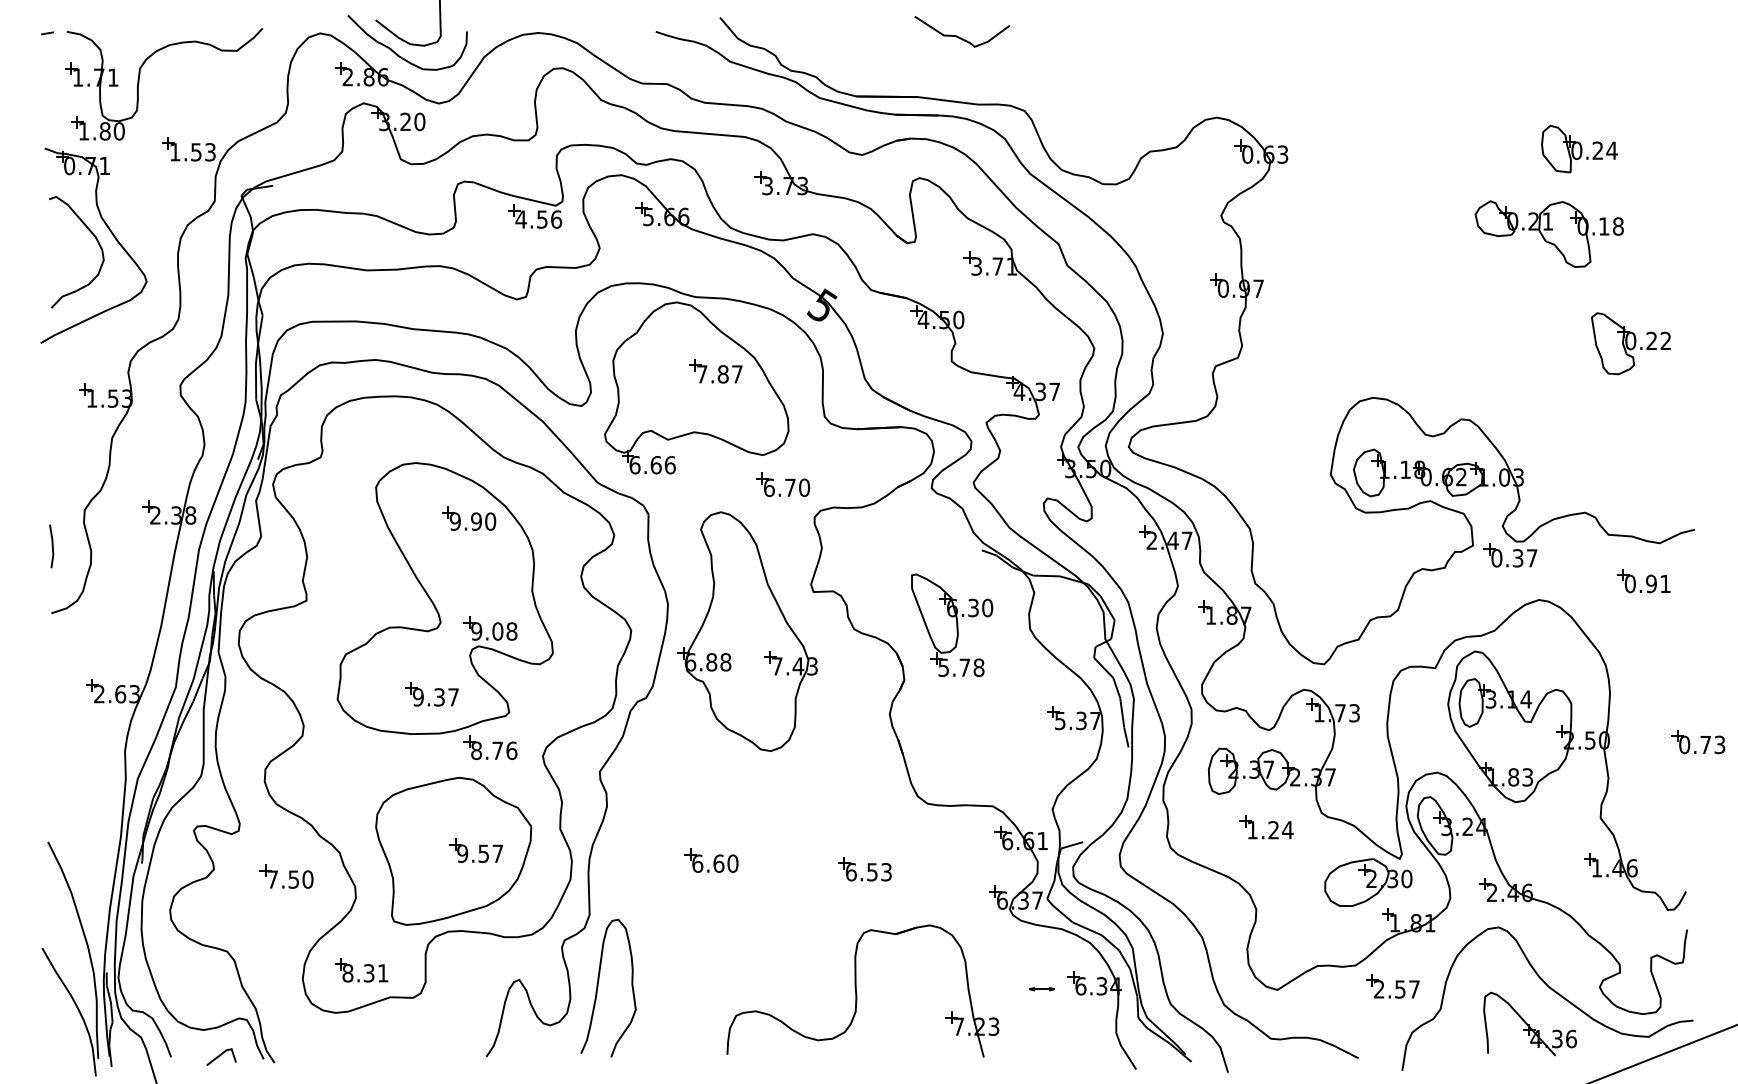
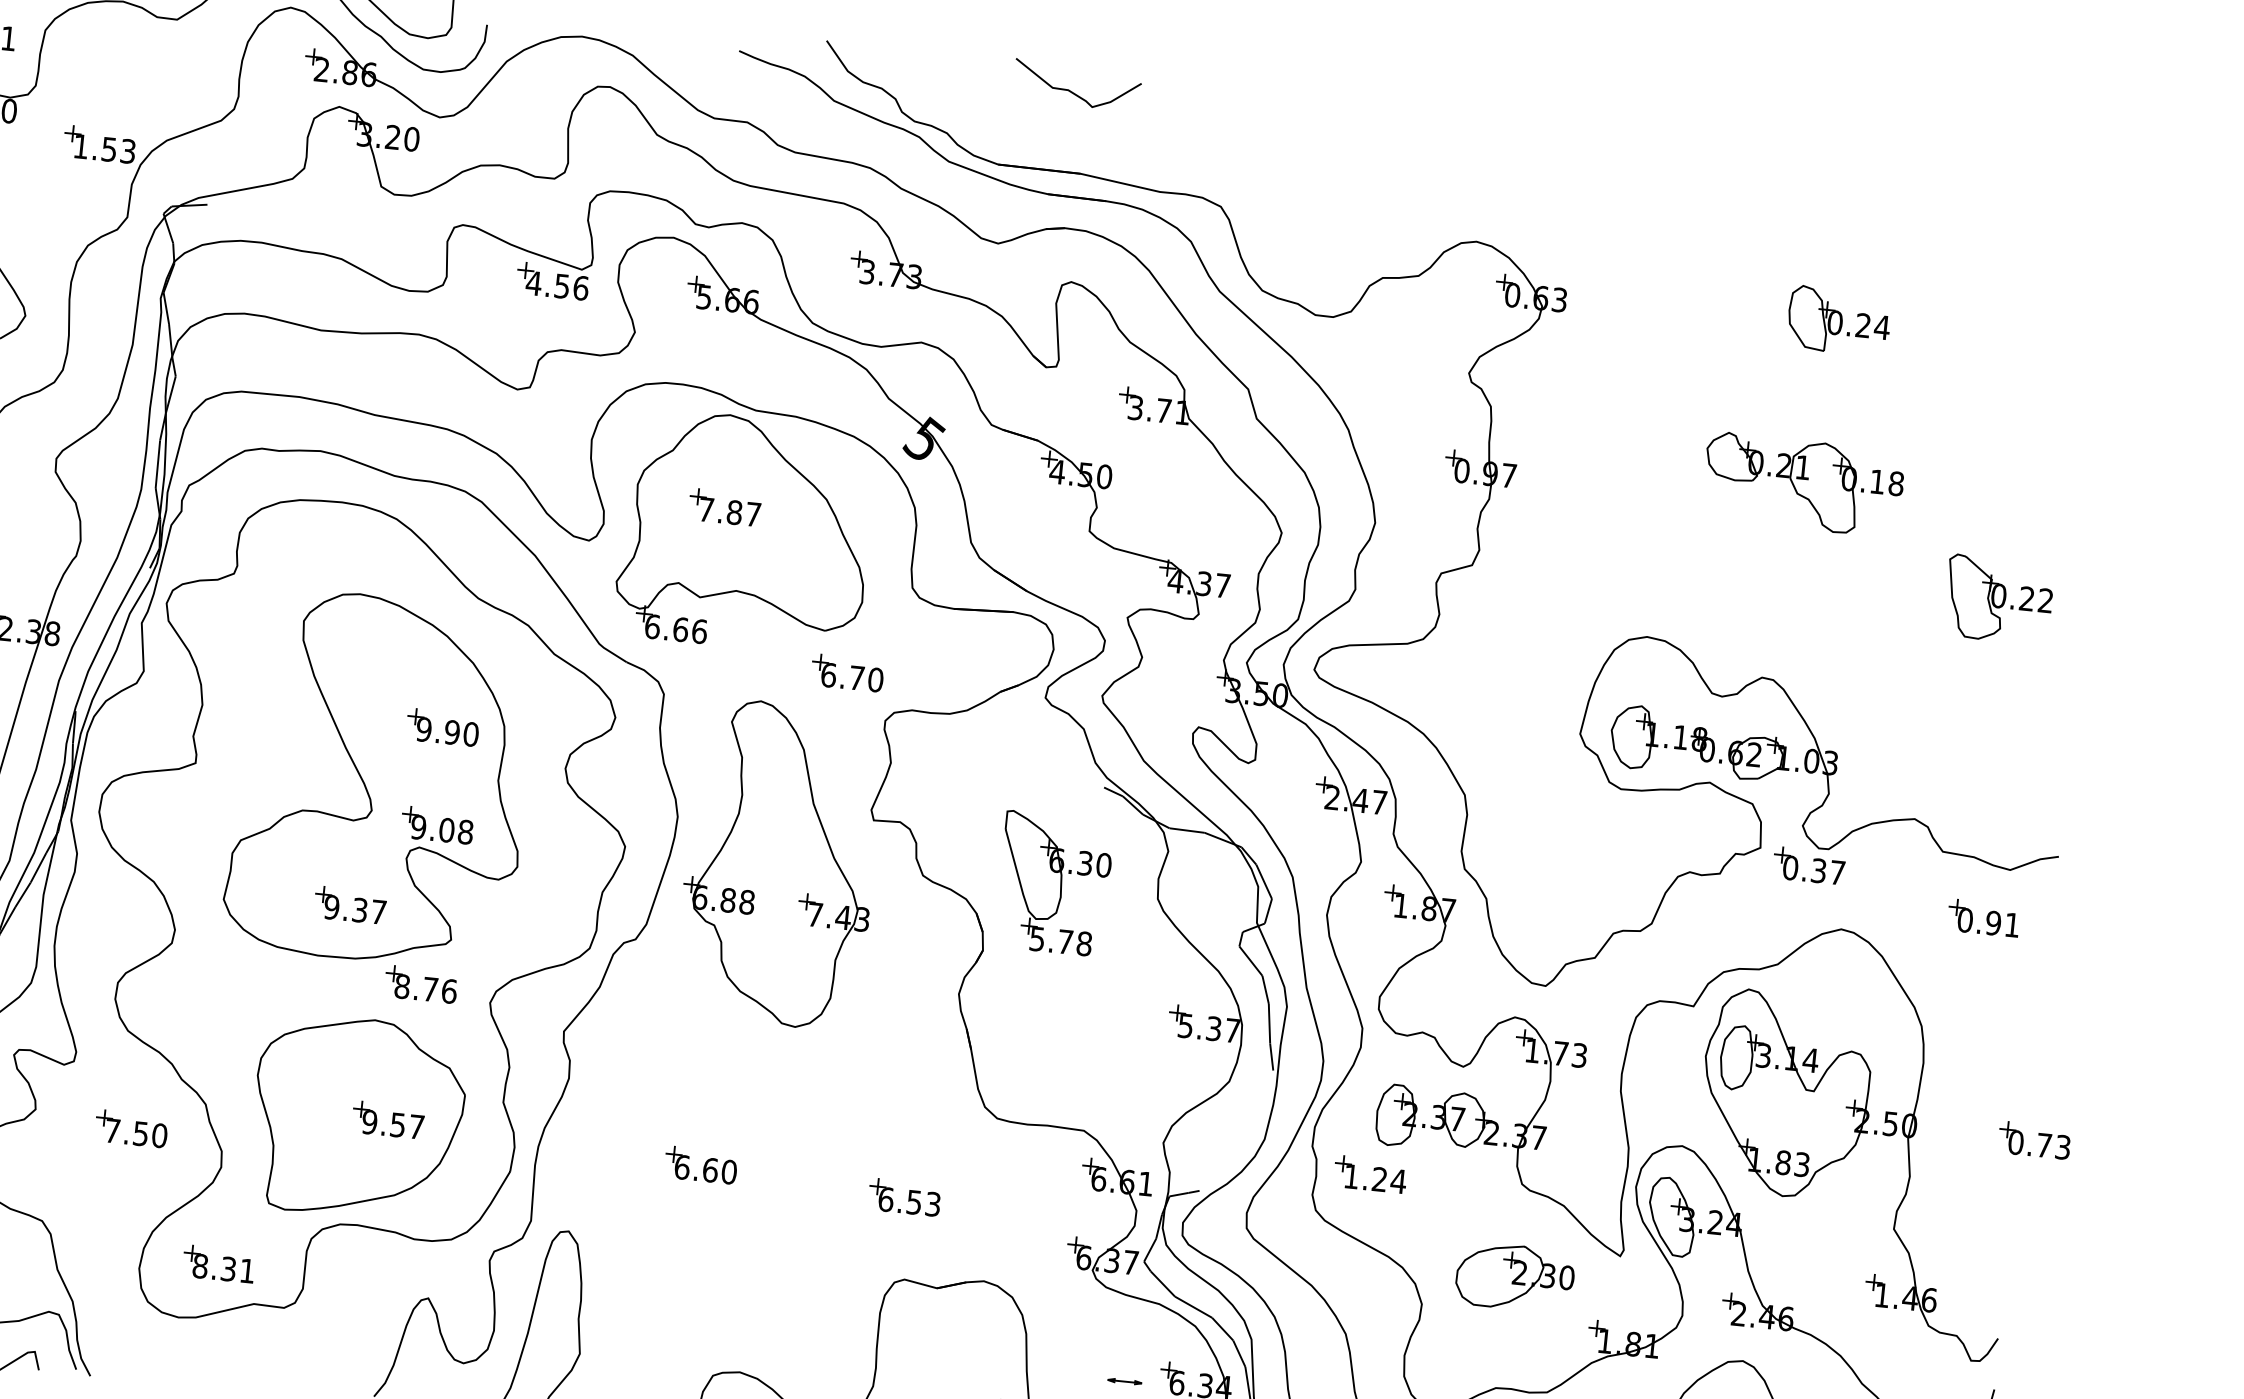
curve: (959, 36) -> (1073, 91), moved
part: (1579, 148) -> (1839, 320), moved
part: (1548, 233) -> (1802, 483), moved
part: (715, 371) -> (724, 507), moved
part: (469, 518) -> (443, 727), moved
part: (1266, 827) -> (1370, 1174), moved
part: (1368, 882) -> (1515, 1277), moved

